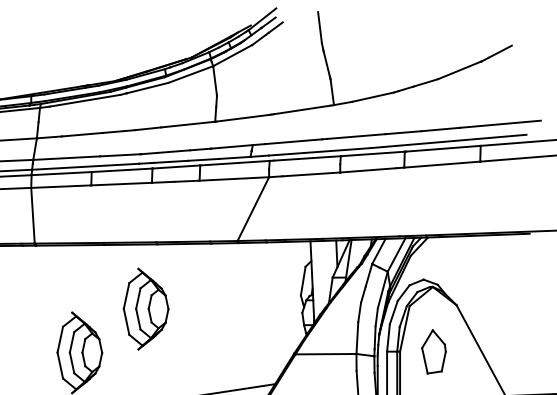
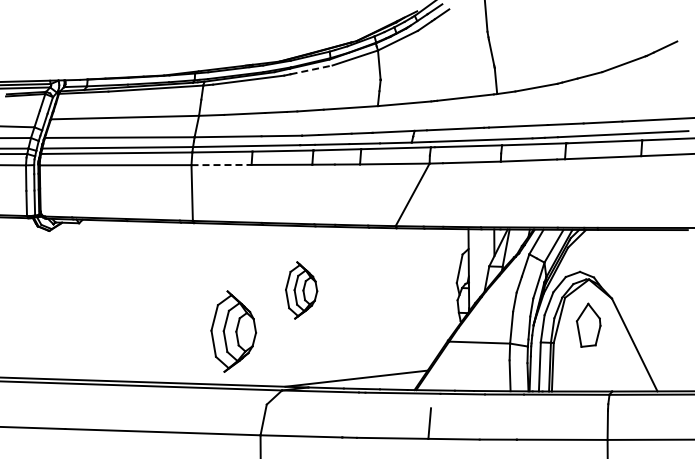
line: (148, 87) -> (312, 69), solid -> dashed
line: (62, 187) -> (222, 165), solid -> dashed
part: (145, 308) -> (301, 290), size x0.7
part: (433, 350) -> (588, 324), moved

